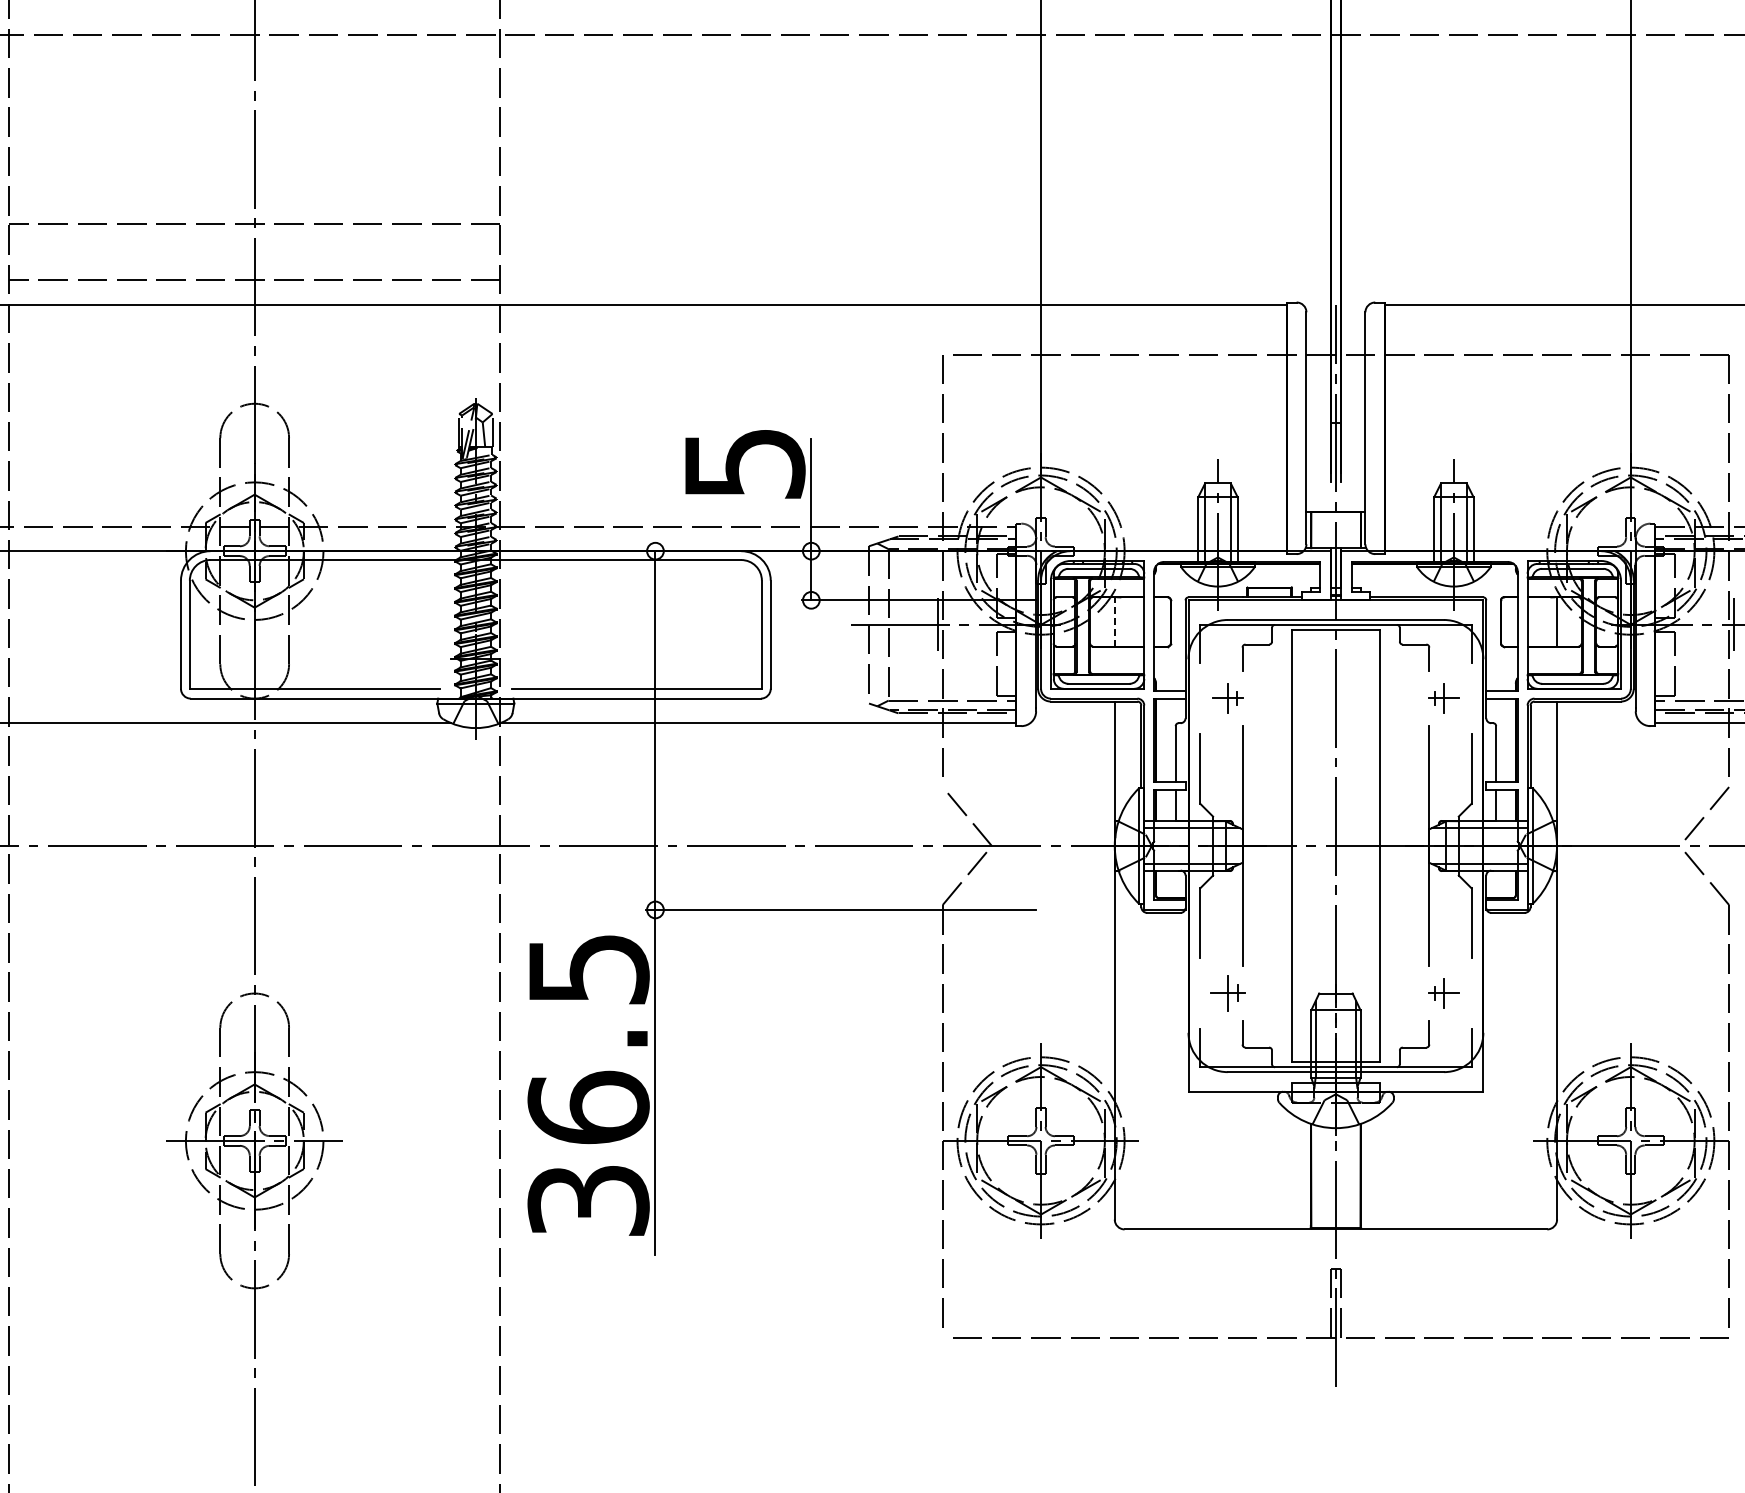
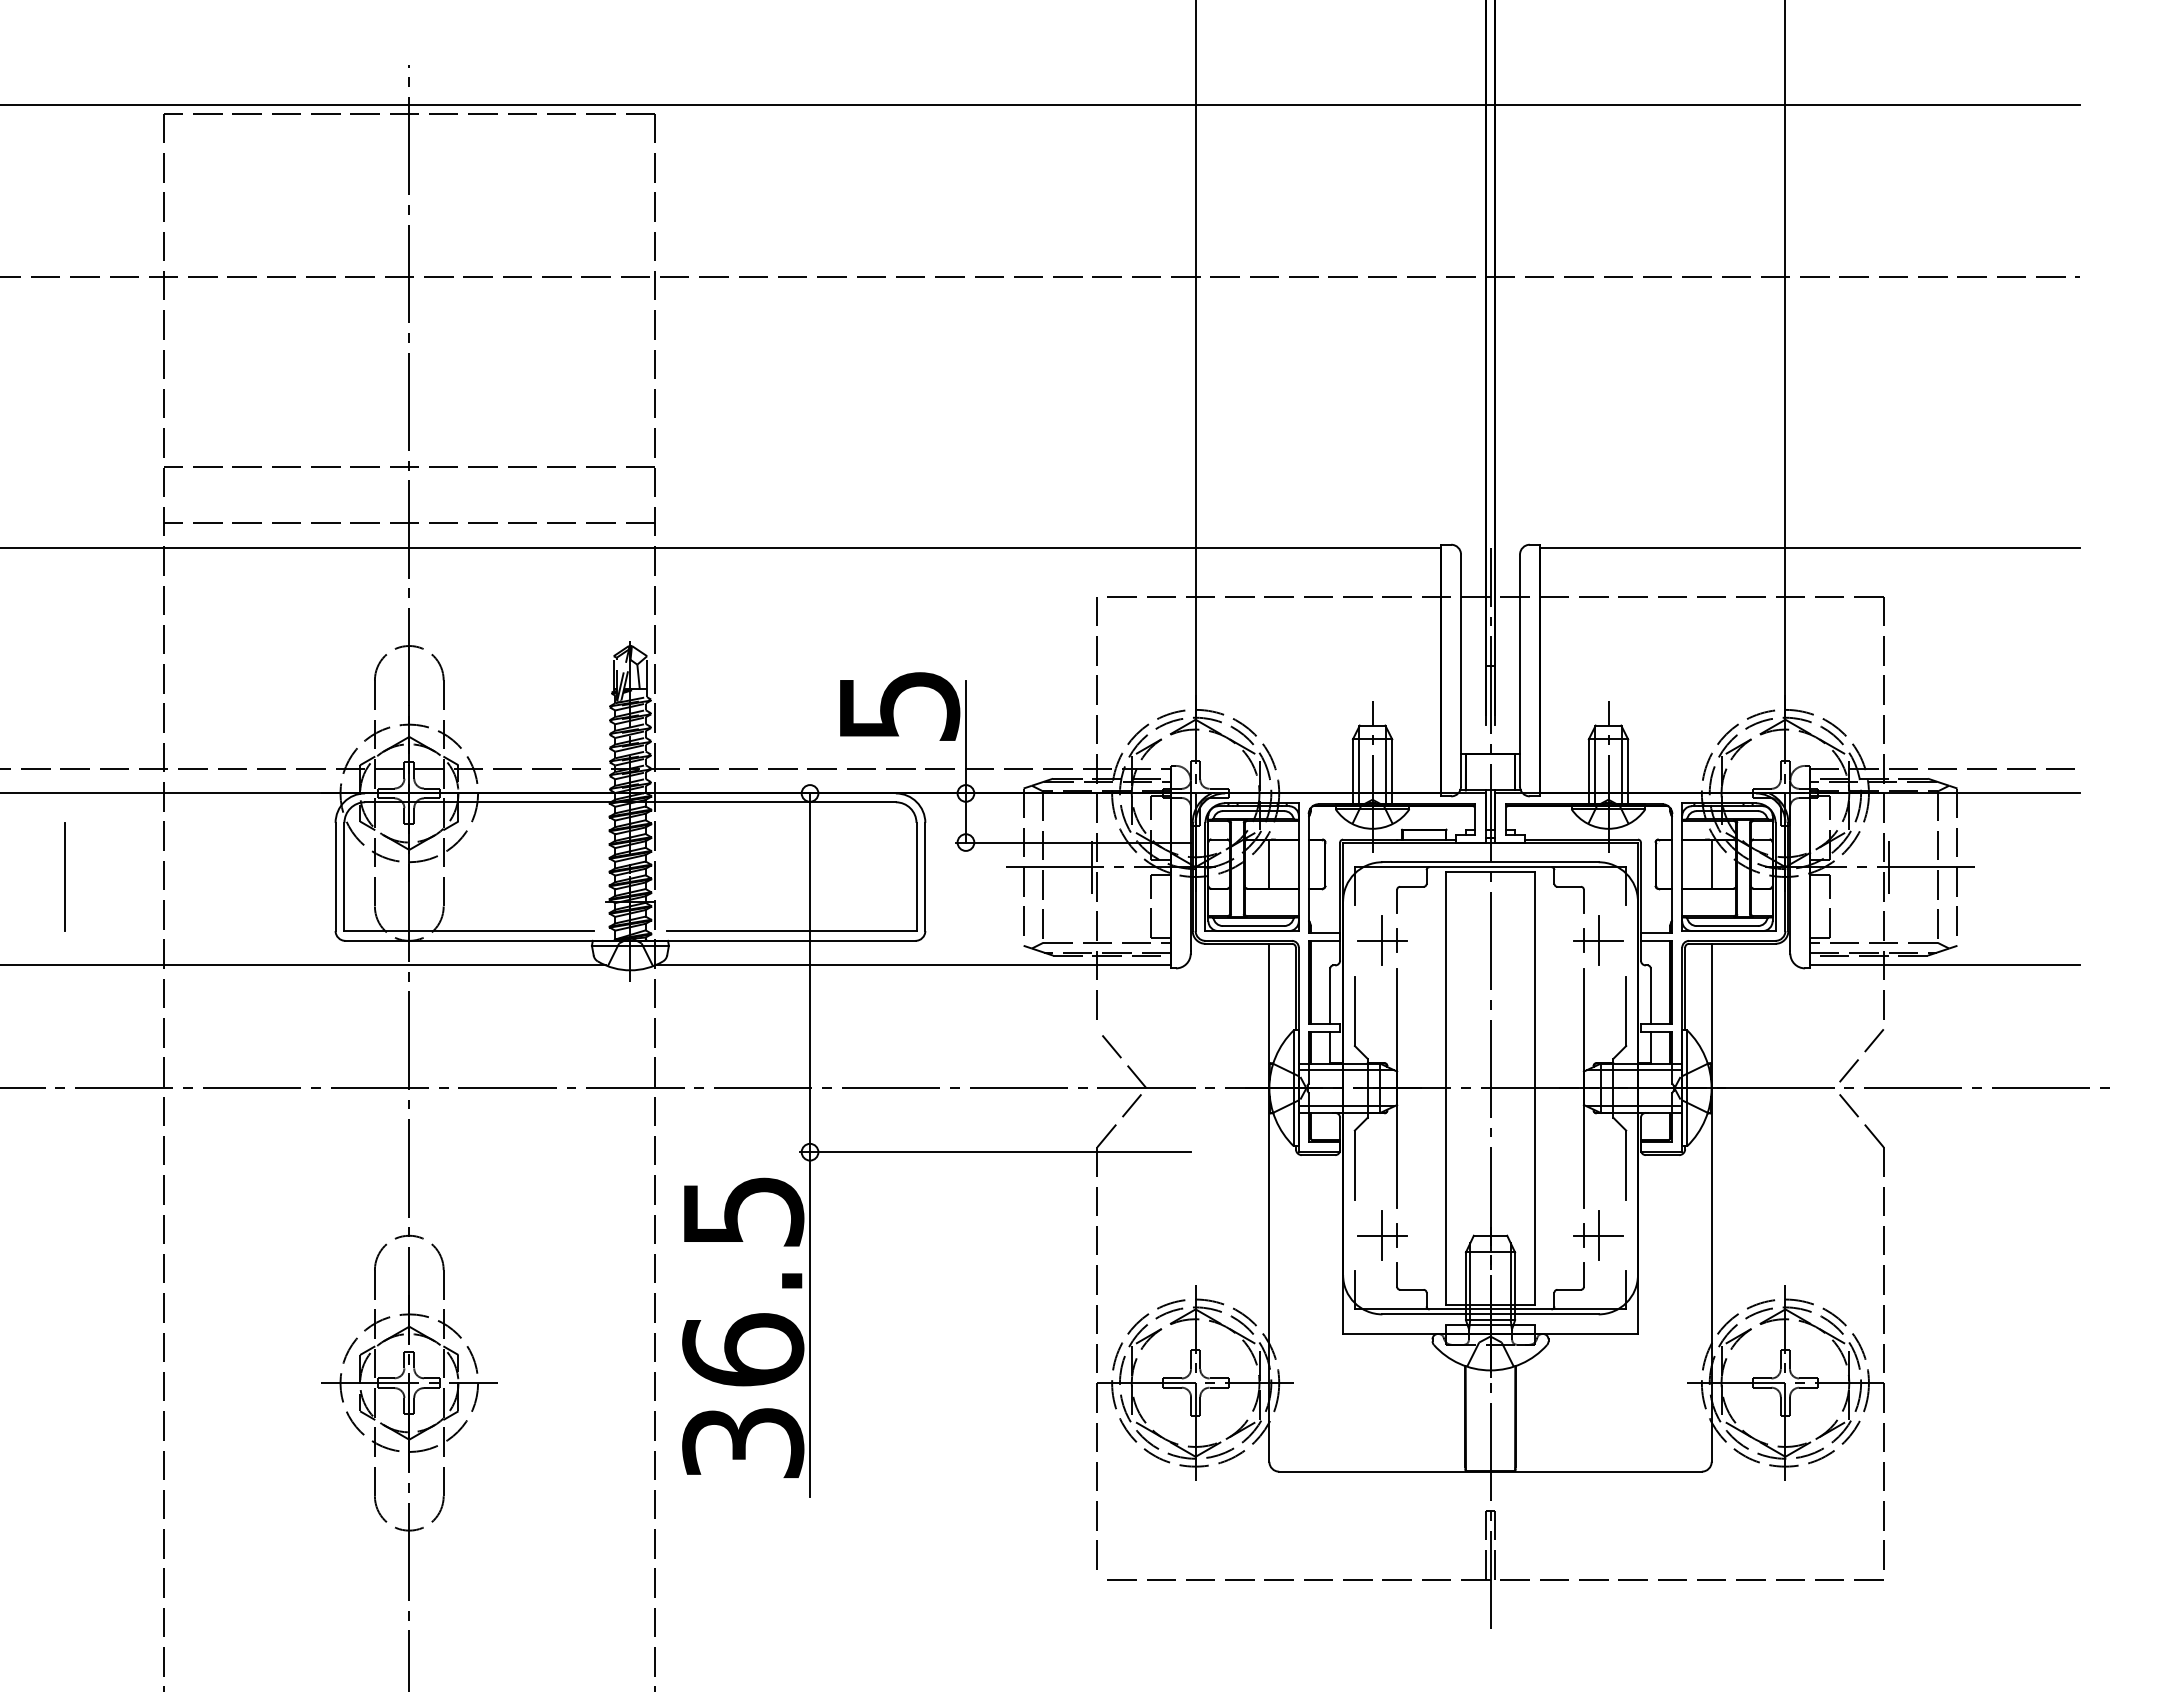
line: (1114, 622) -> (1269, 864), dashed -> solid
part: (1227, 698) -> (1382, 940), size x1.67
part: (1443, 698) -> (1598, 940), size x1.67
part: (1227, 993) -> (1382, 1235), size x1.43
part: (1443, 993) -> (1598, 1235), size x1.67

